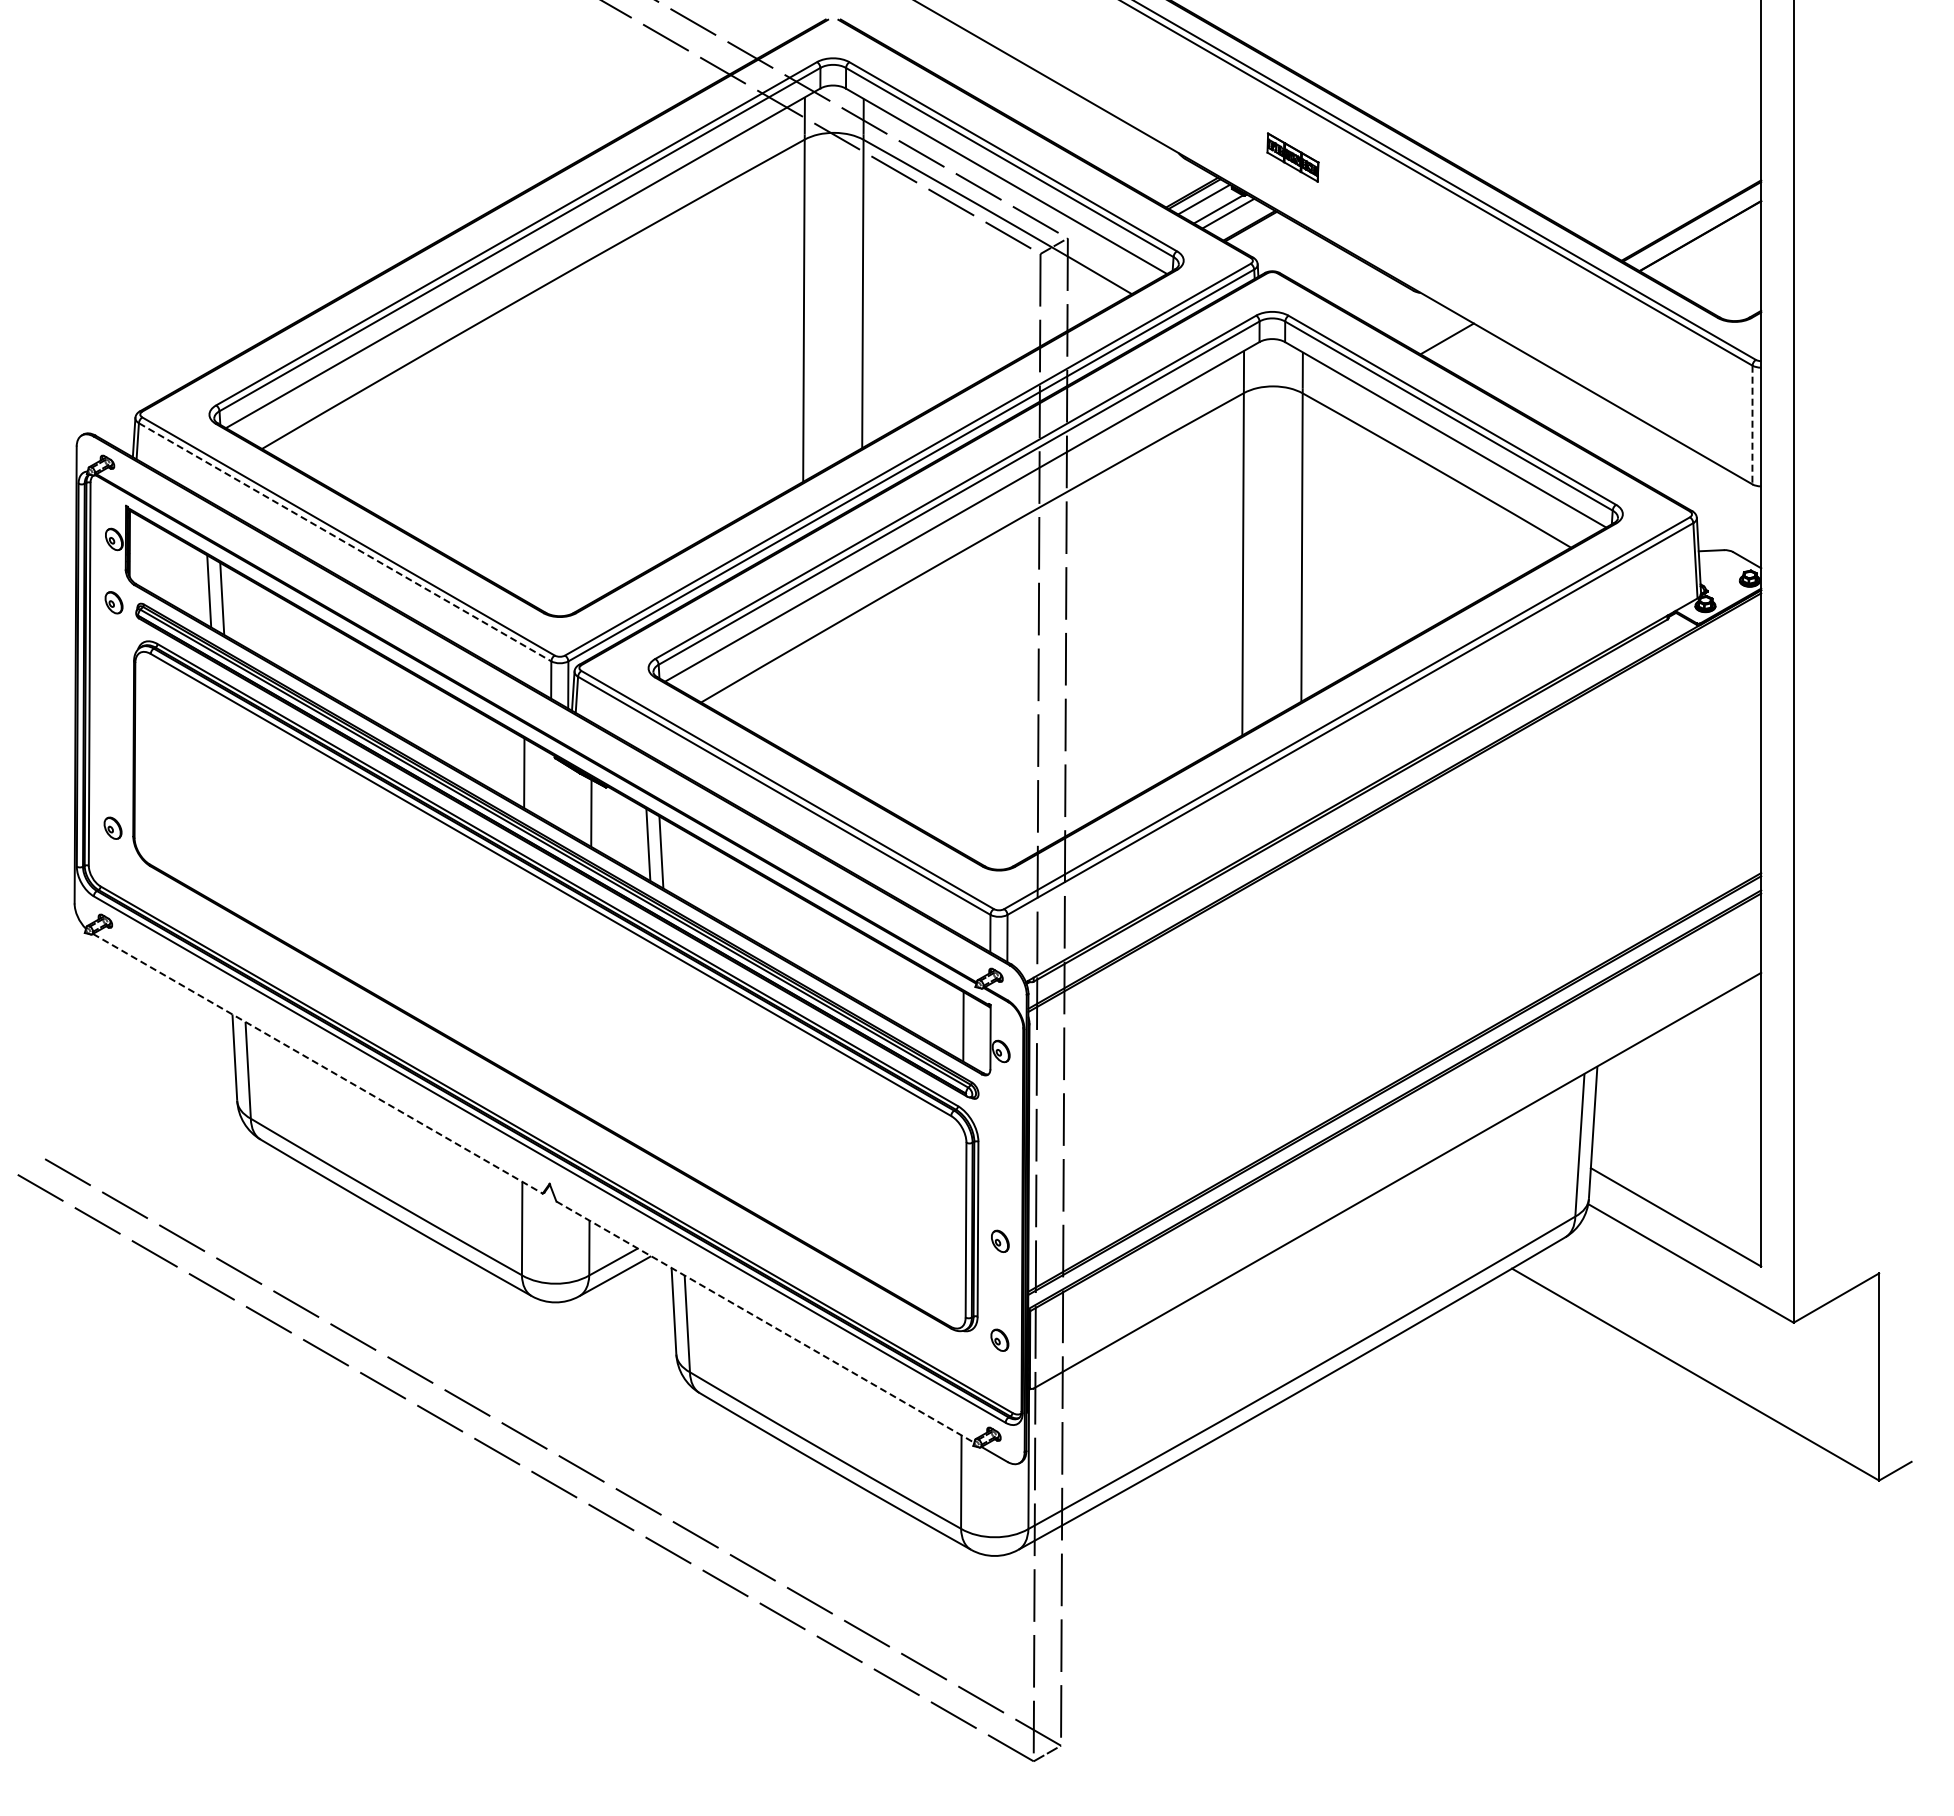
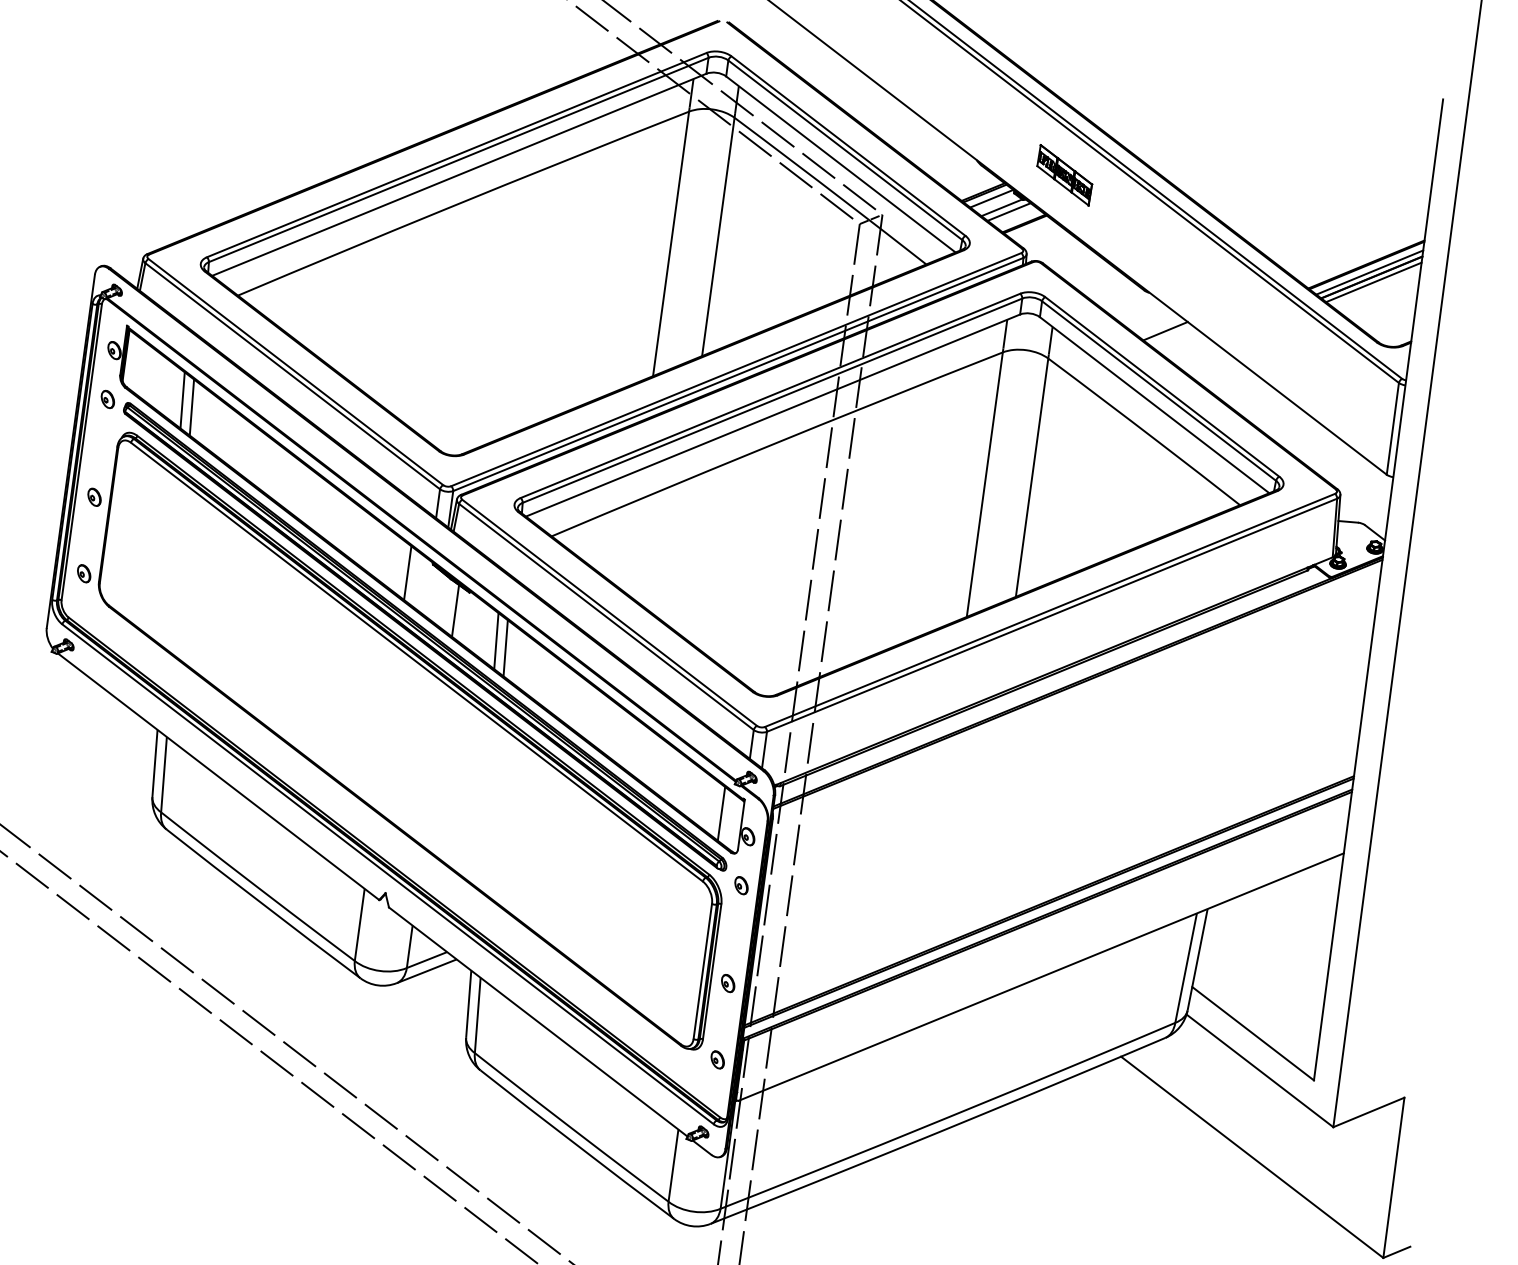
part: (1292, 157) -> (1064, 175), size x1.43
line: (1696, 230) -> (1369, 272), added
line: (1703, 242) -> (1373, 282), added
line: (1752, 425) -> (1392, 429), dashed -> solid
line: (345, 542) -> (292, 376), dashed -> solid
part: (113, 728) -> (94, 496), added
line: (317, 1063) -> (218, 776), dashed -> solid
part: (1000, 1114) -> (741, 885), added
line: (765, 1322) -> (538, 1022), dashed -> solid

